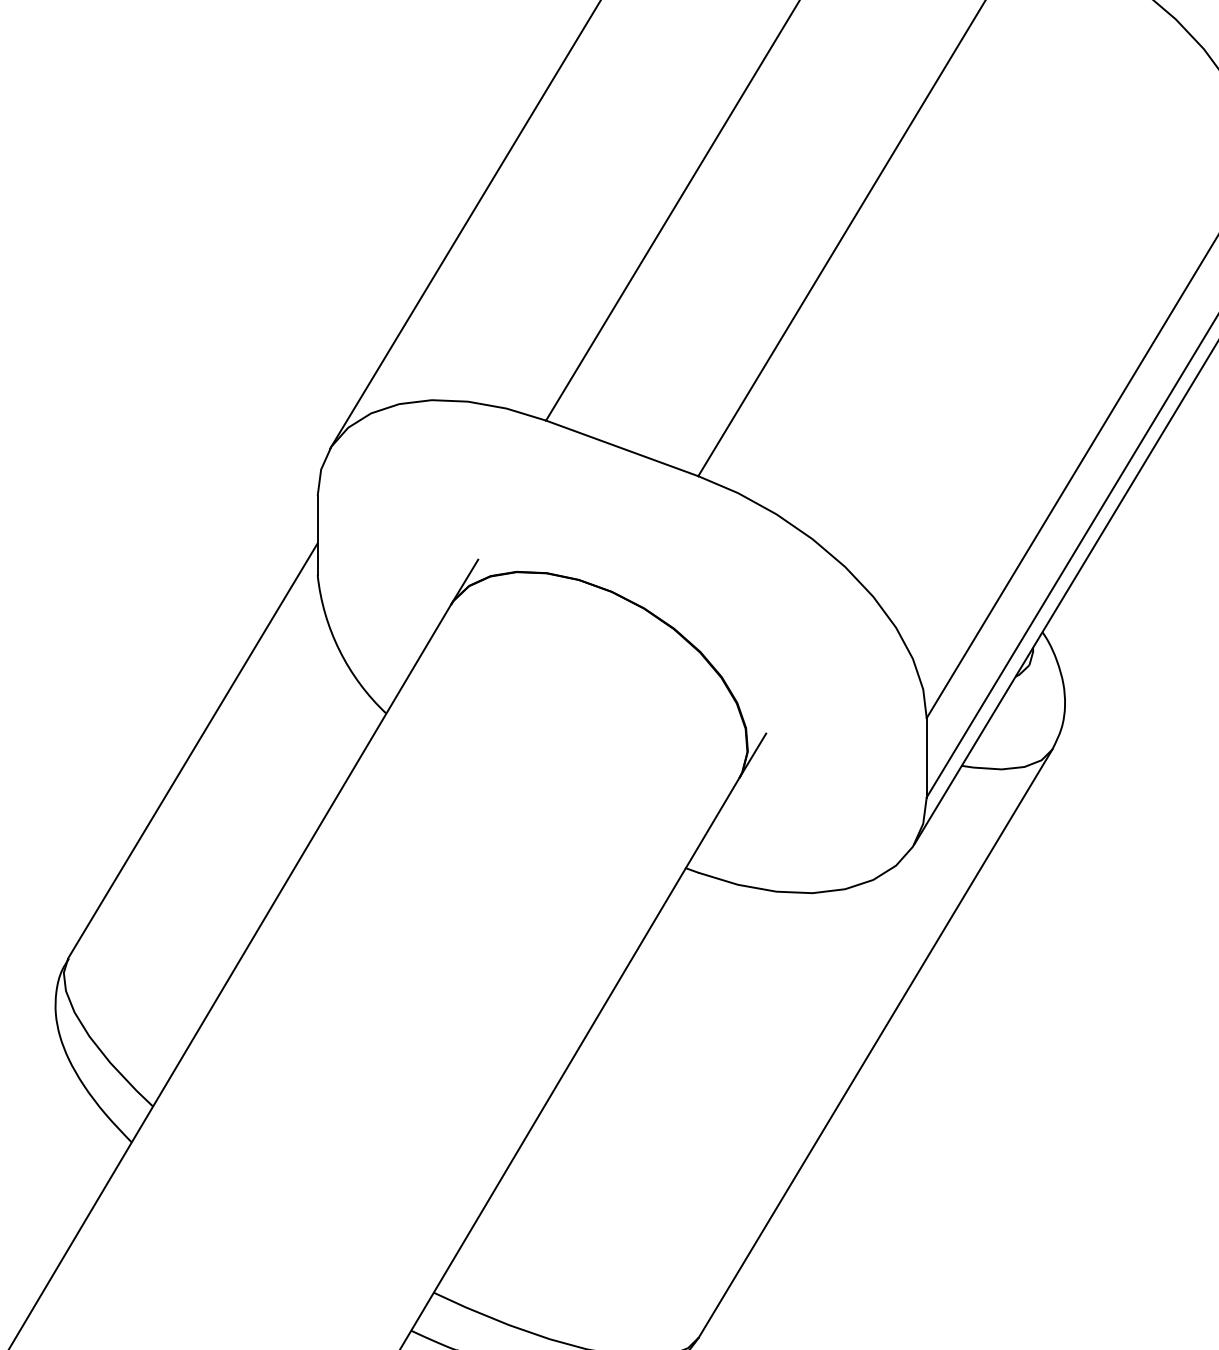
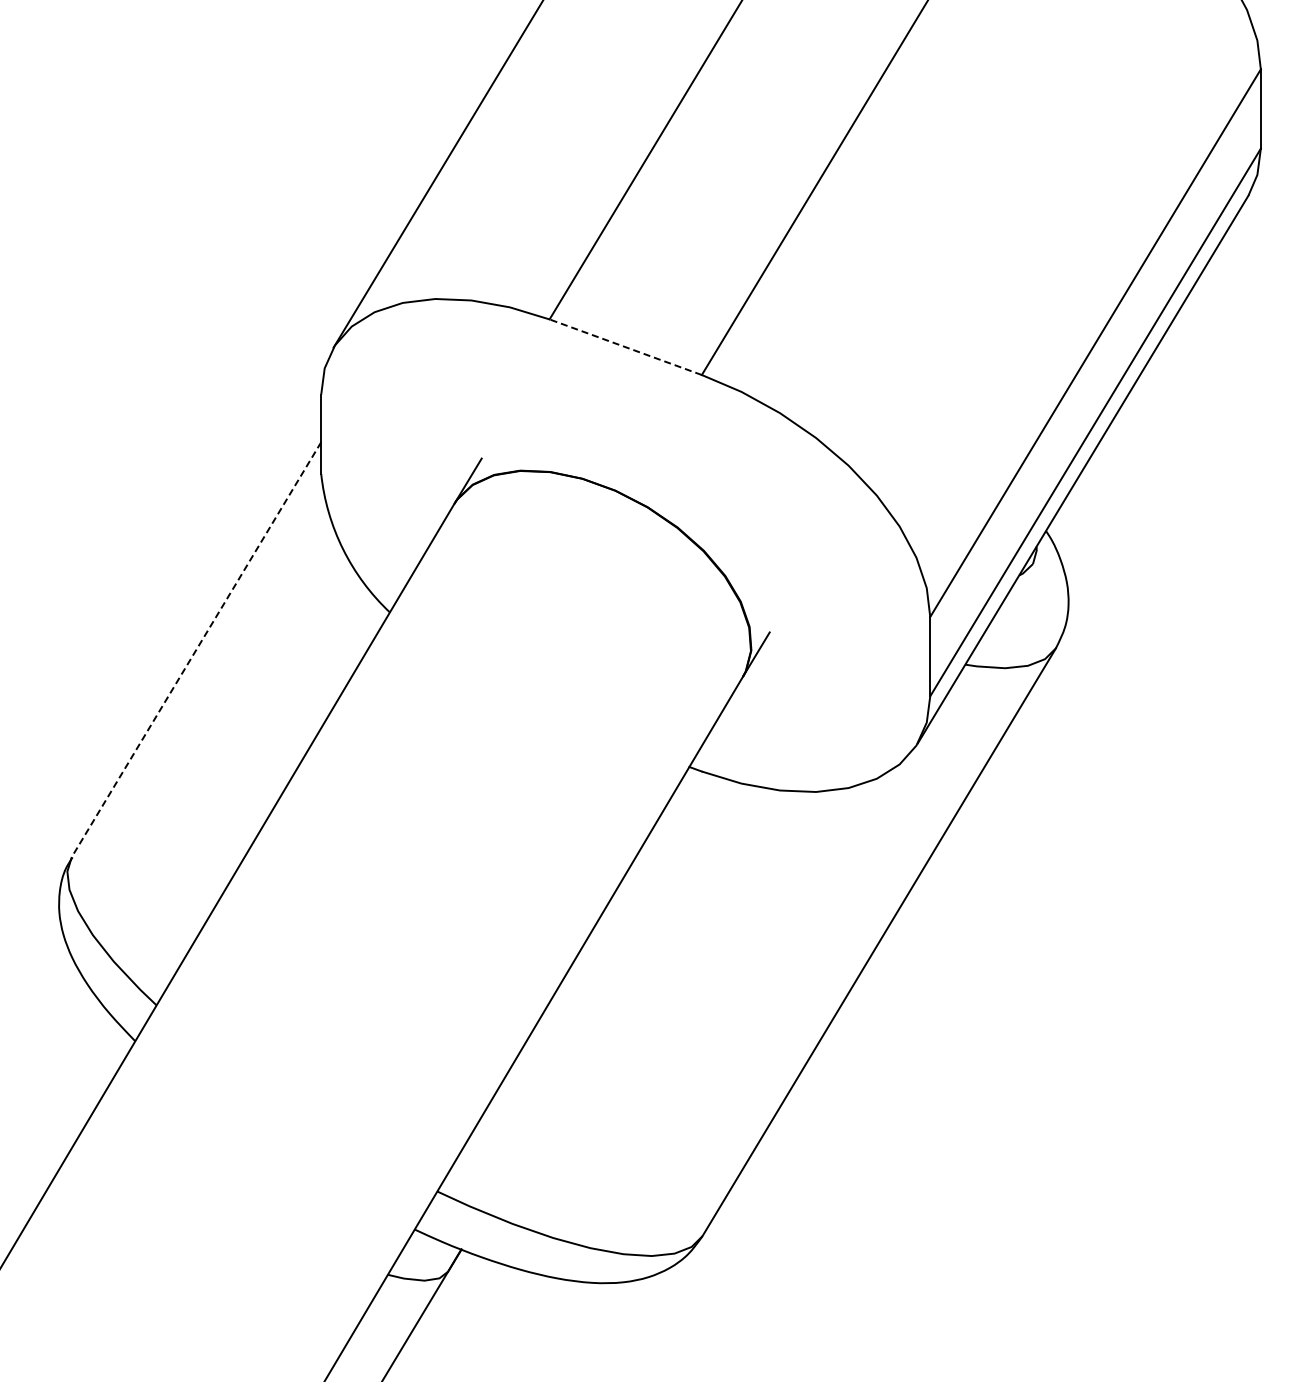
line: (621, 448) -> (625, 347), solid -> dashed
line: (192, 751) -> (196, 650), solid -> dashed

